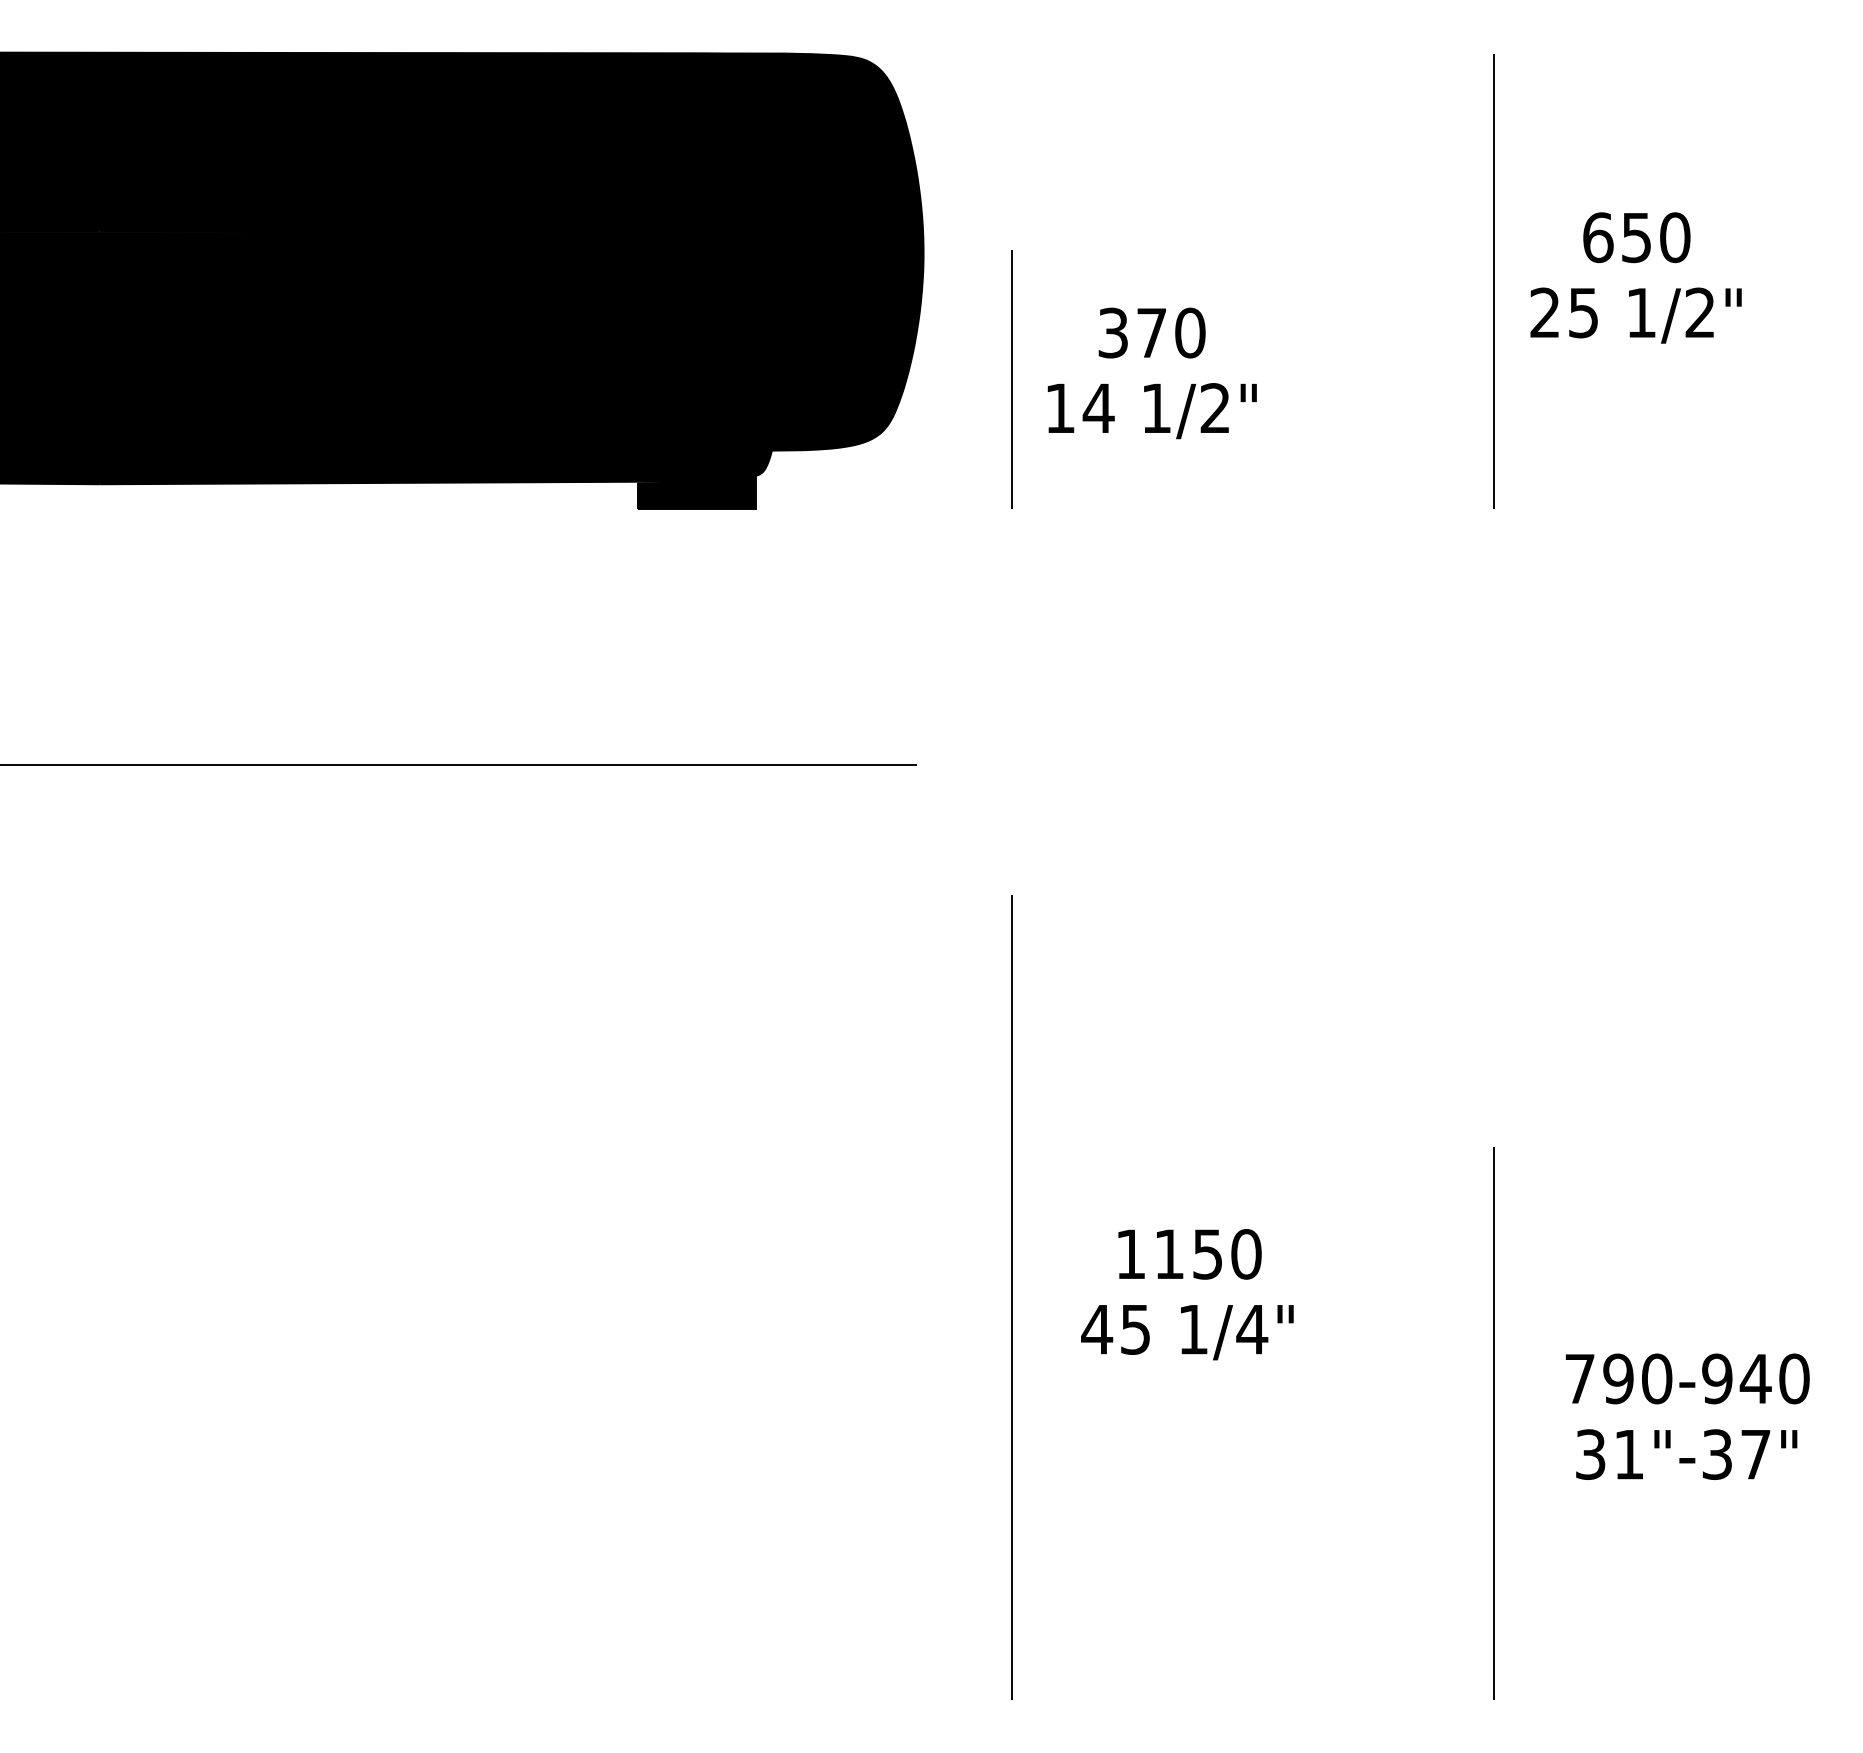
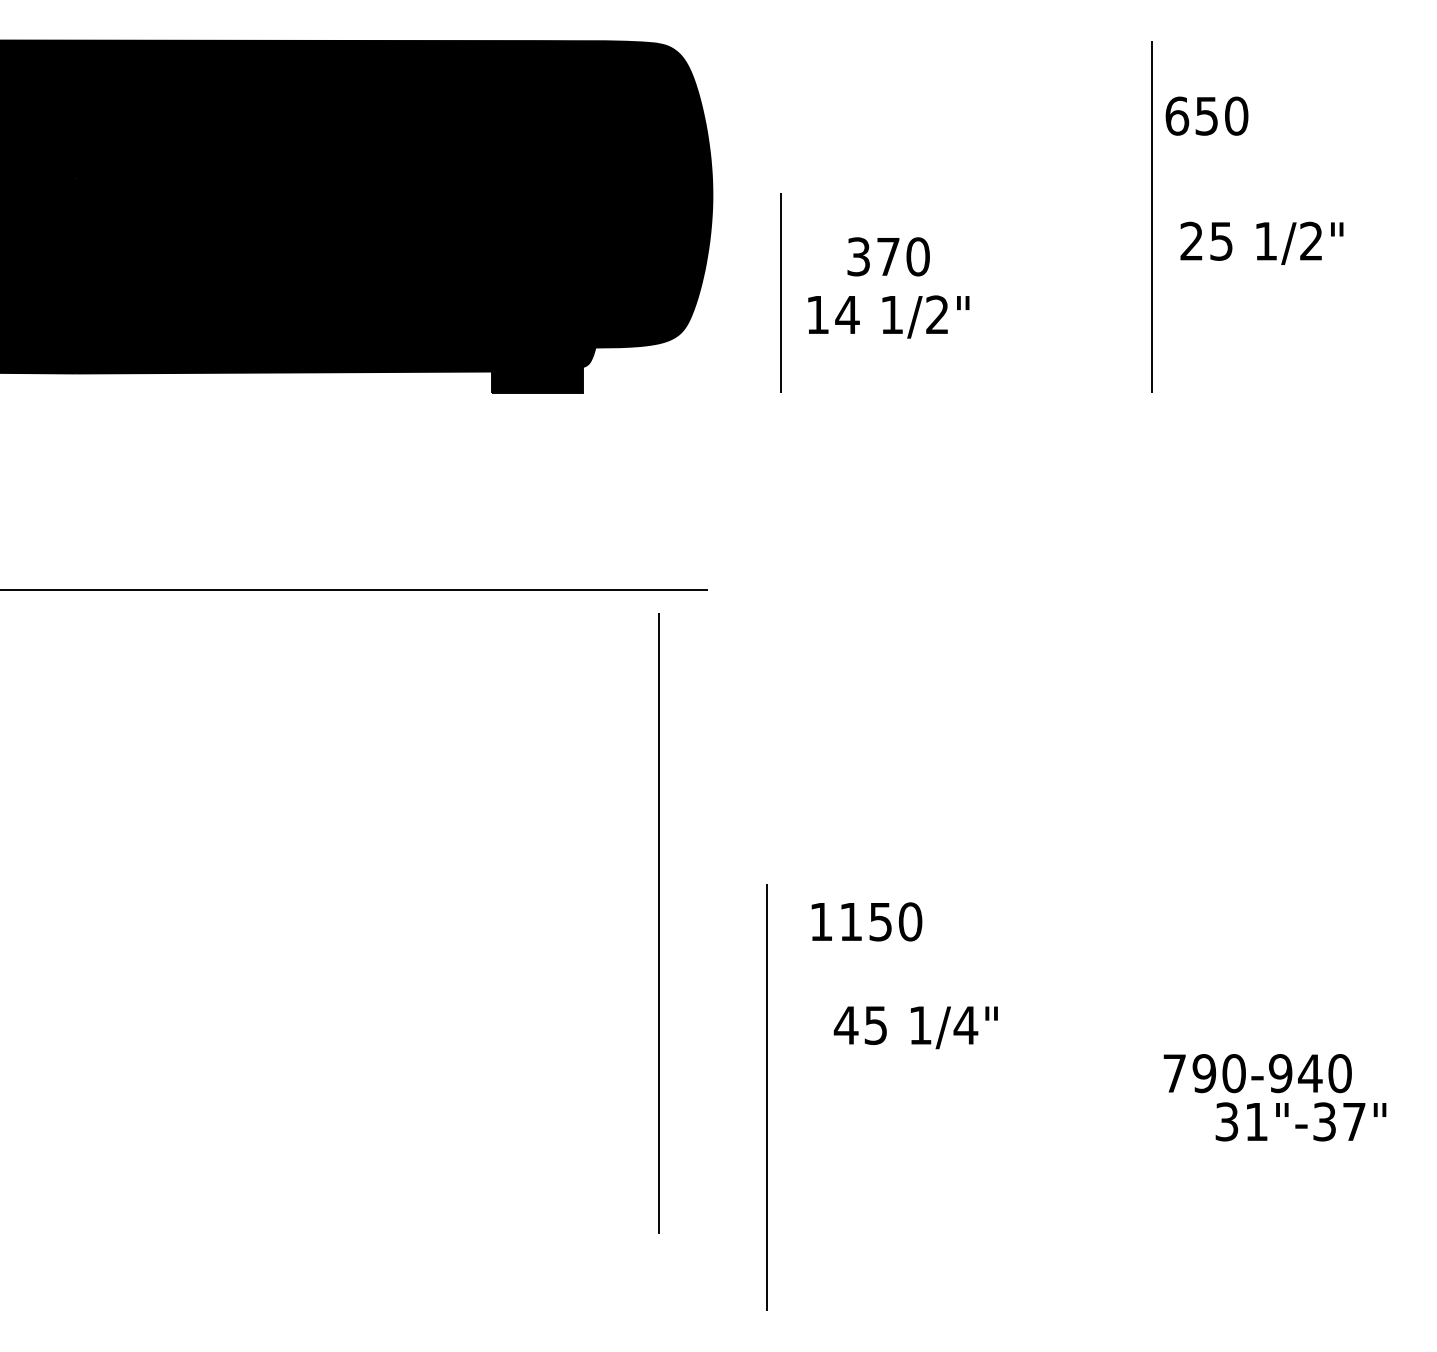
text: (1636, 237) -> (1206, 116), moved
text: (1189, 1254) -> (866, 922), moved
line: (1011, 1297) -> (658, 923), moved
text: (1687, 1378) -> (1257, 1073), moved
line: (1493, 1423) -> (766, 1097), moved

